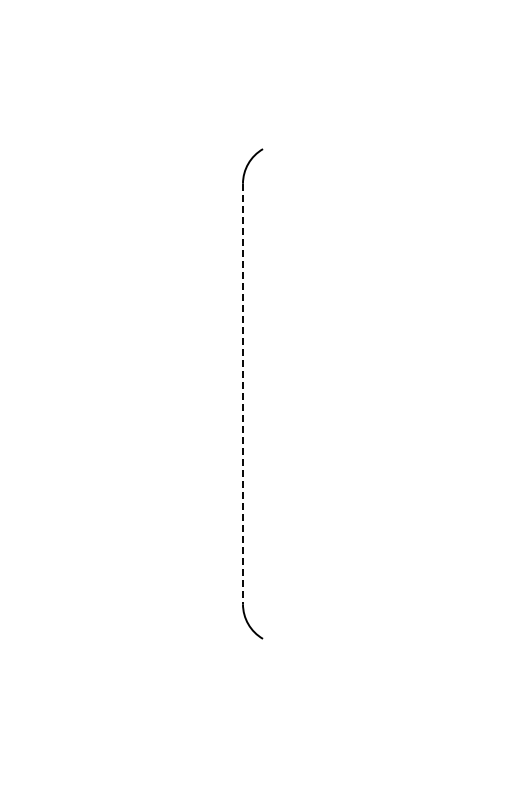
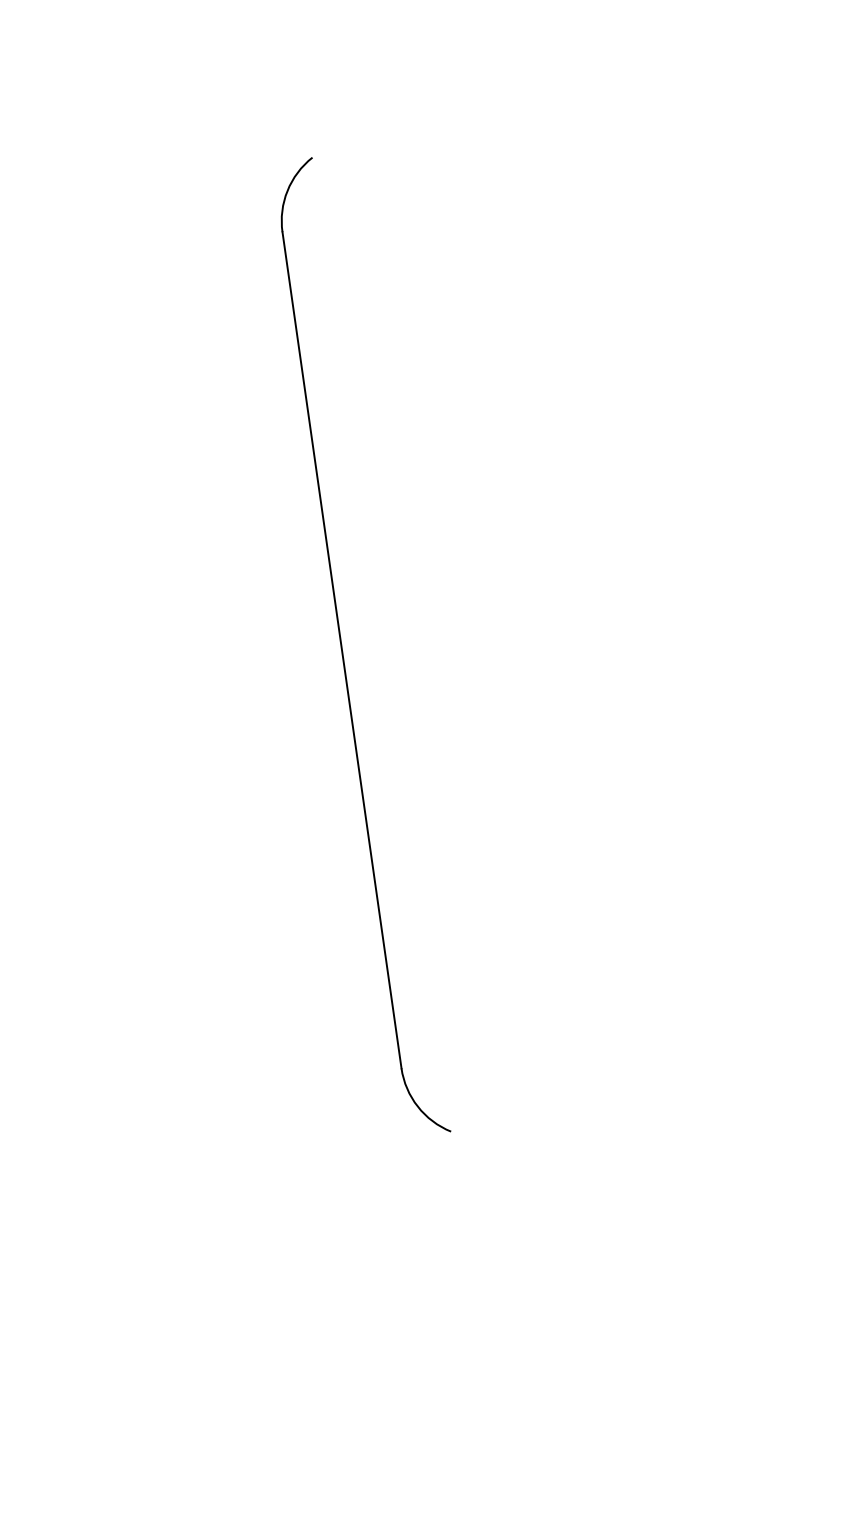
line: (242, 394) -> (341, 651), dashed -> solid

